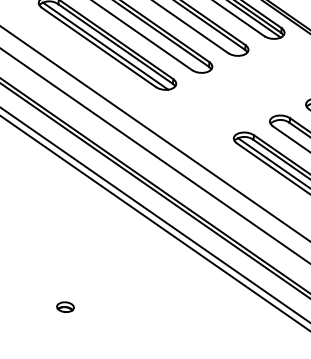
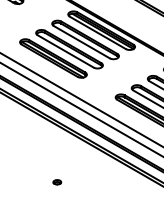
part: (65, 307) -> (57, 182), moved

